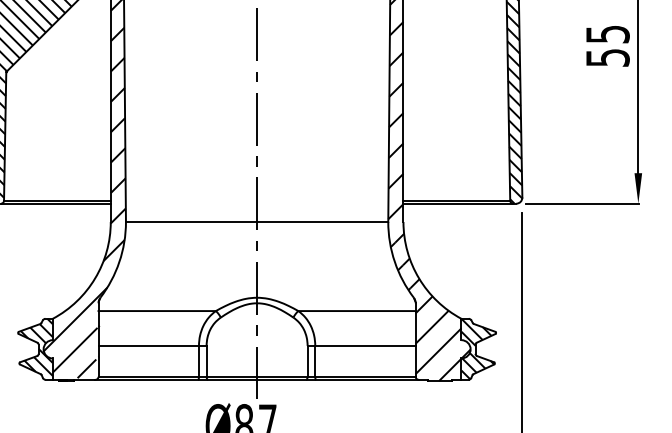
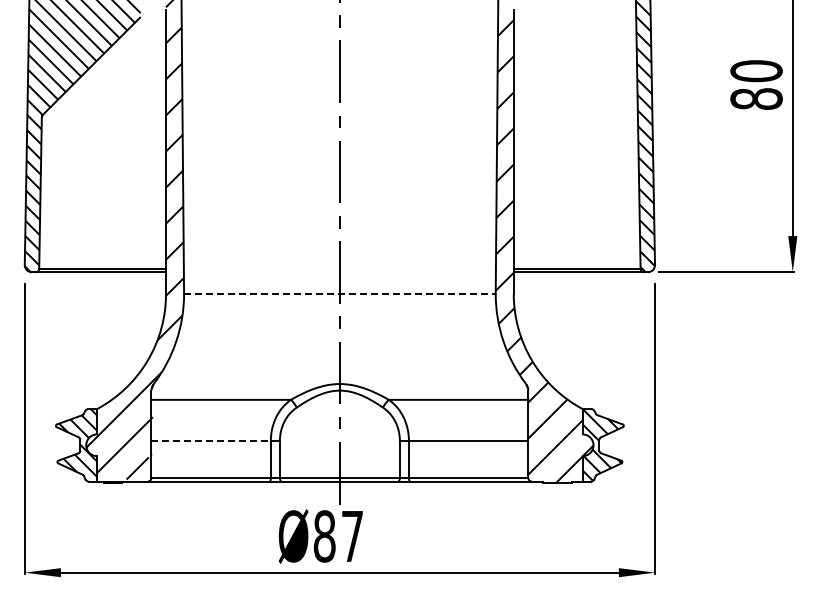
text: (607, 45) -> (756, 84), 55 -> 80
line: (256, 222) -> (339, 294), solid -> dashed
line: (153, 346) -> (216, 441), solid -> dashed

